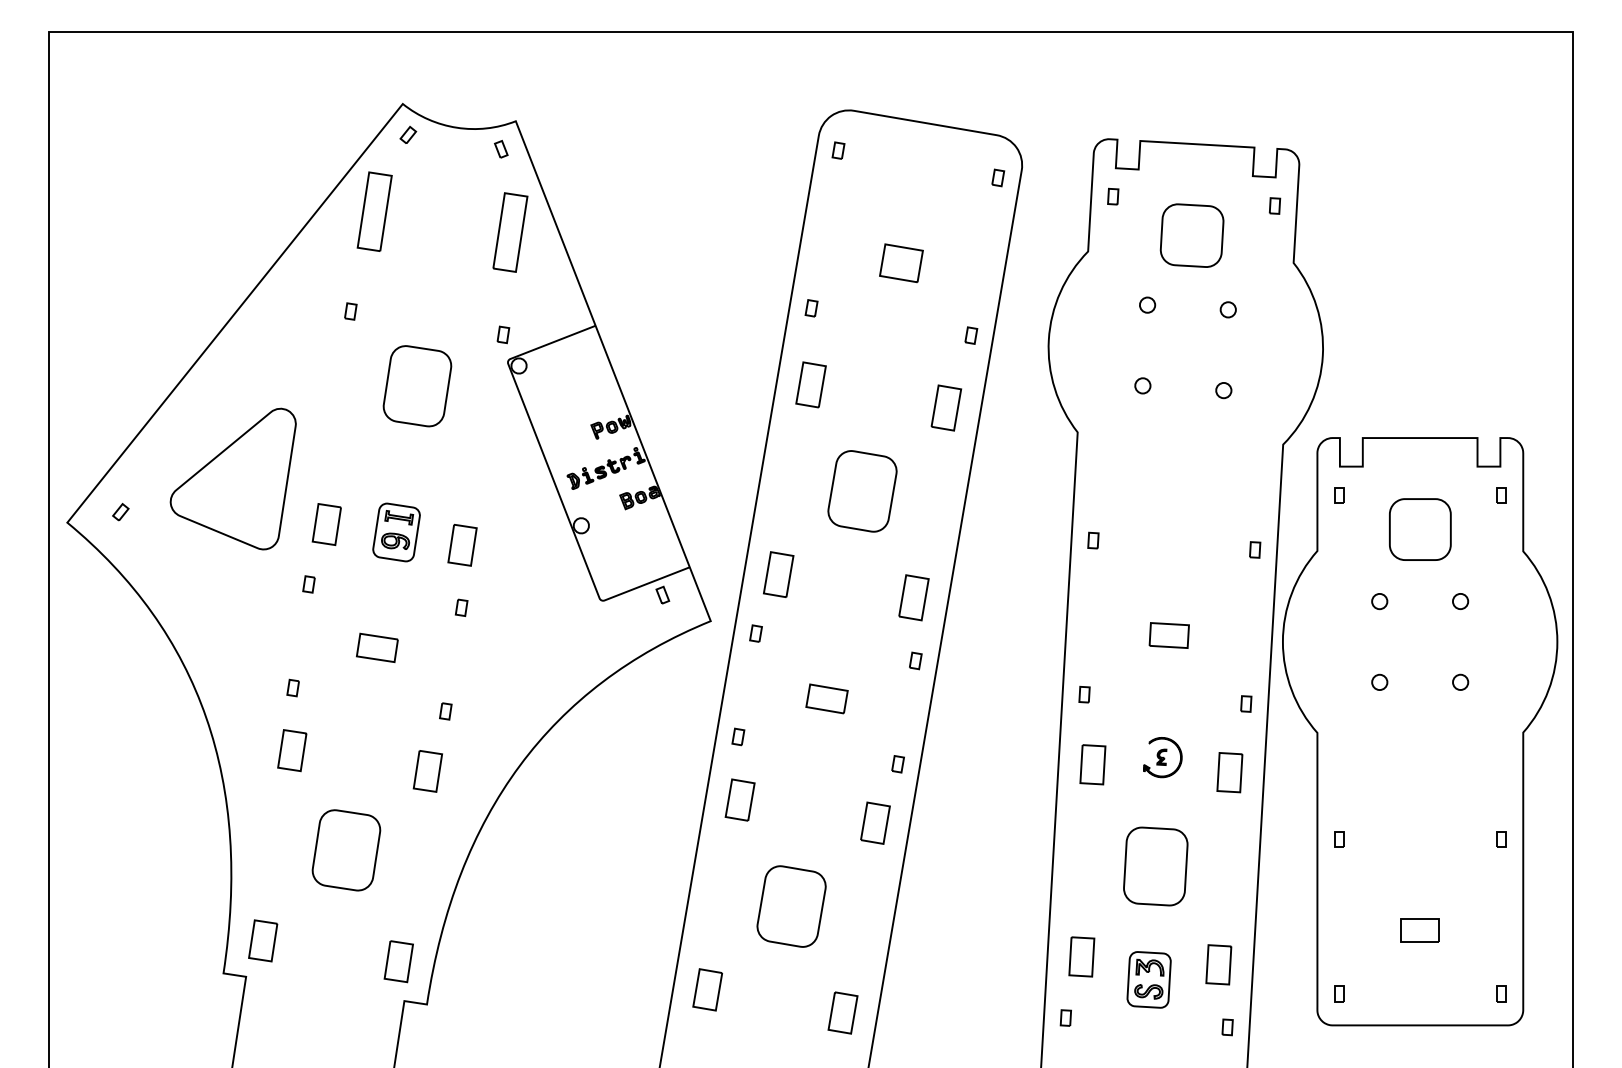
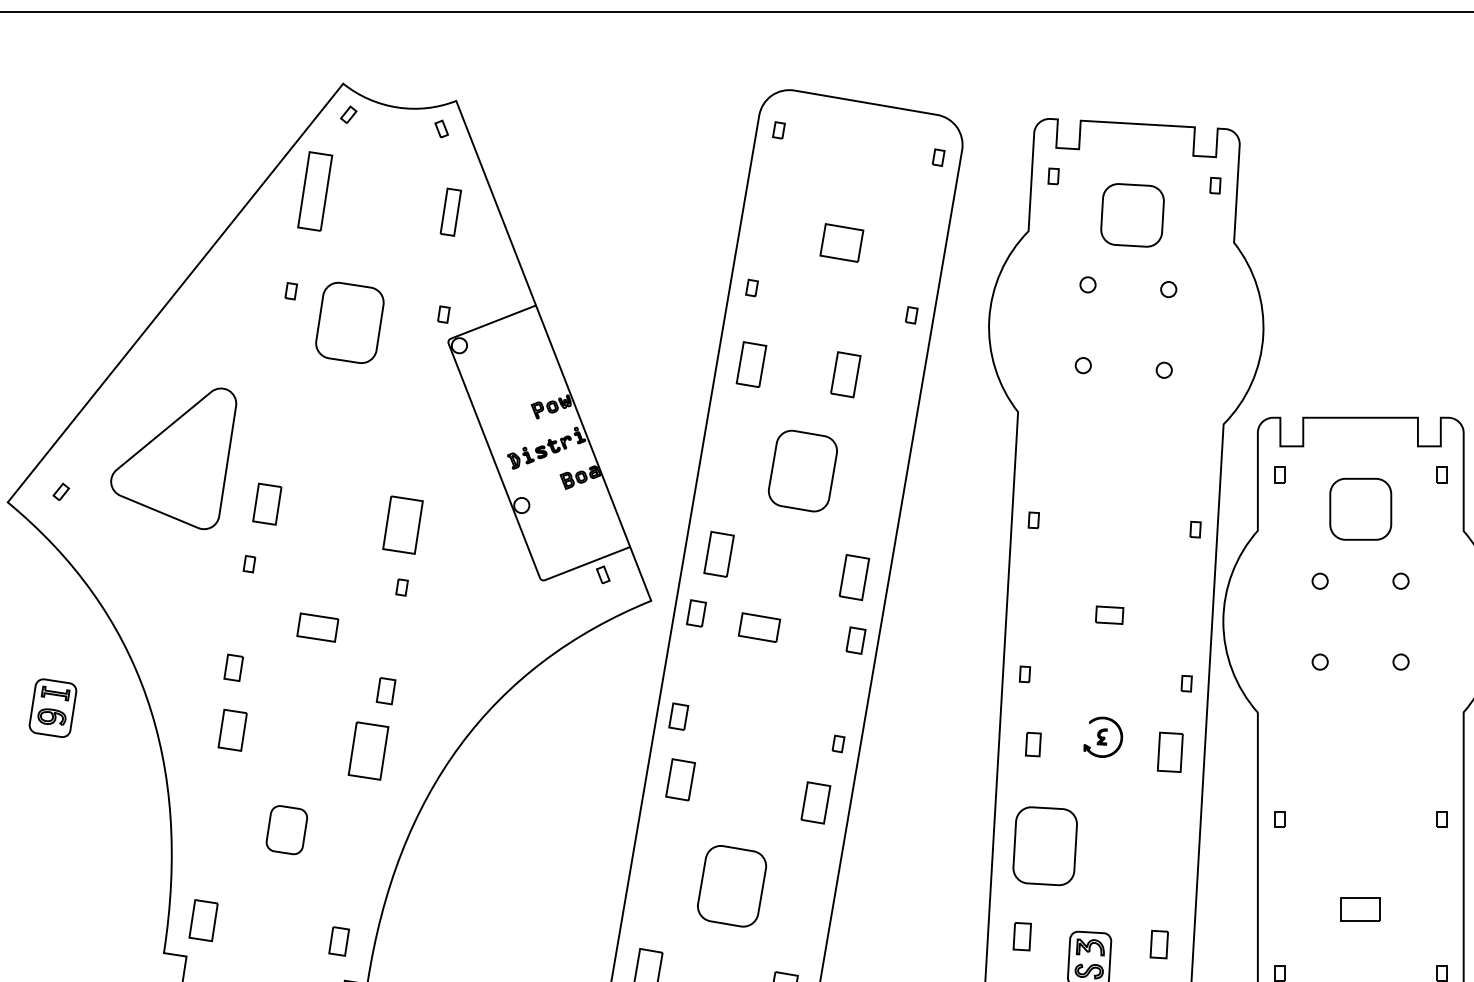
part: (510, 232) -> (450, 212), size x0.6
part: (417, 386) -> (349, 323), moved
part: (946, 407) -> (845, 374), moved
part: (396, 532) -> (52, 708), moved
part: (462, 544) -> (402, 524), size x1.4
part: (755, 633) -> (695, 613), size x1.6
part: (1168, 635) -> (1108, 615), size x0.7
part: (915, 660) -> (855, 640), size x1.6
part: (292, 687) -> (232, 667), size x1.6
part: (826, 698) -> (758, 627), moved
part: (445, 711) -> (385, 691), size x1.6
part: (738, 736) -> (678, 716), size x1.6
part: (1092, 764) -> (1032, 744), size x0.6
part: (427, 771) -> (367, 751), size x1.4
part: (346, 850) -> (286, 830), size x0.6
part: (1155, 866) -> (1044, 846), moved
part: (1081, 956) -> (1021, 936), size x0.7
part: (398, 961) -> (338, 941), size x0.7
part: (1218, 964) -> (1158, 944), size x0.7

